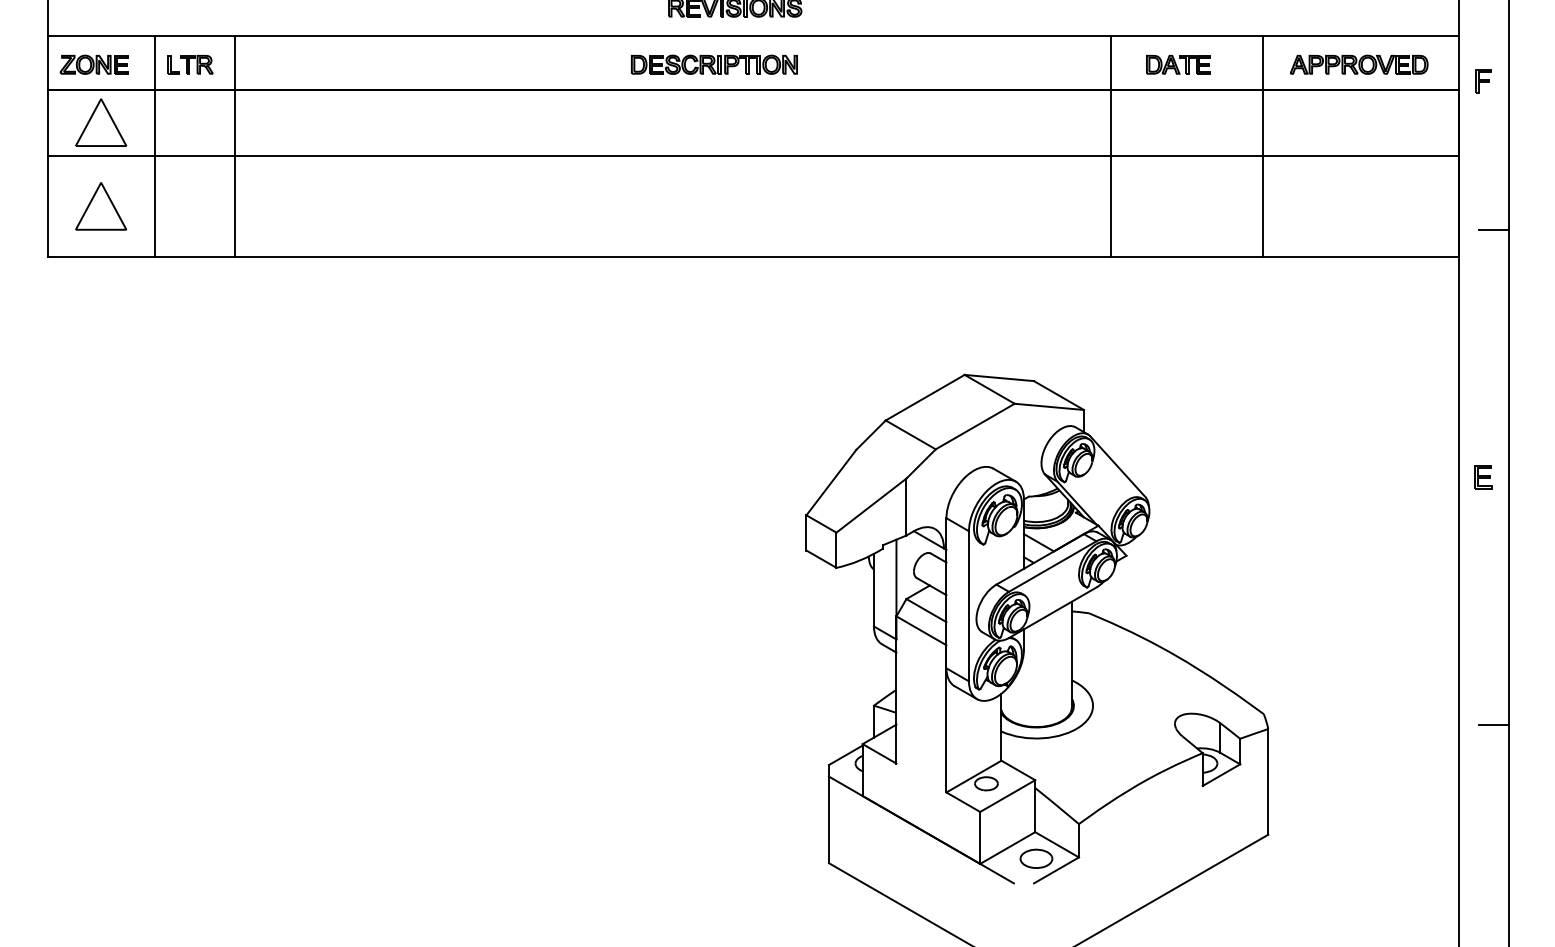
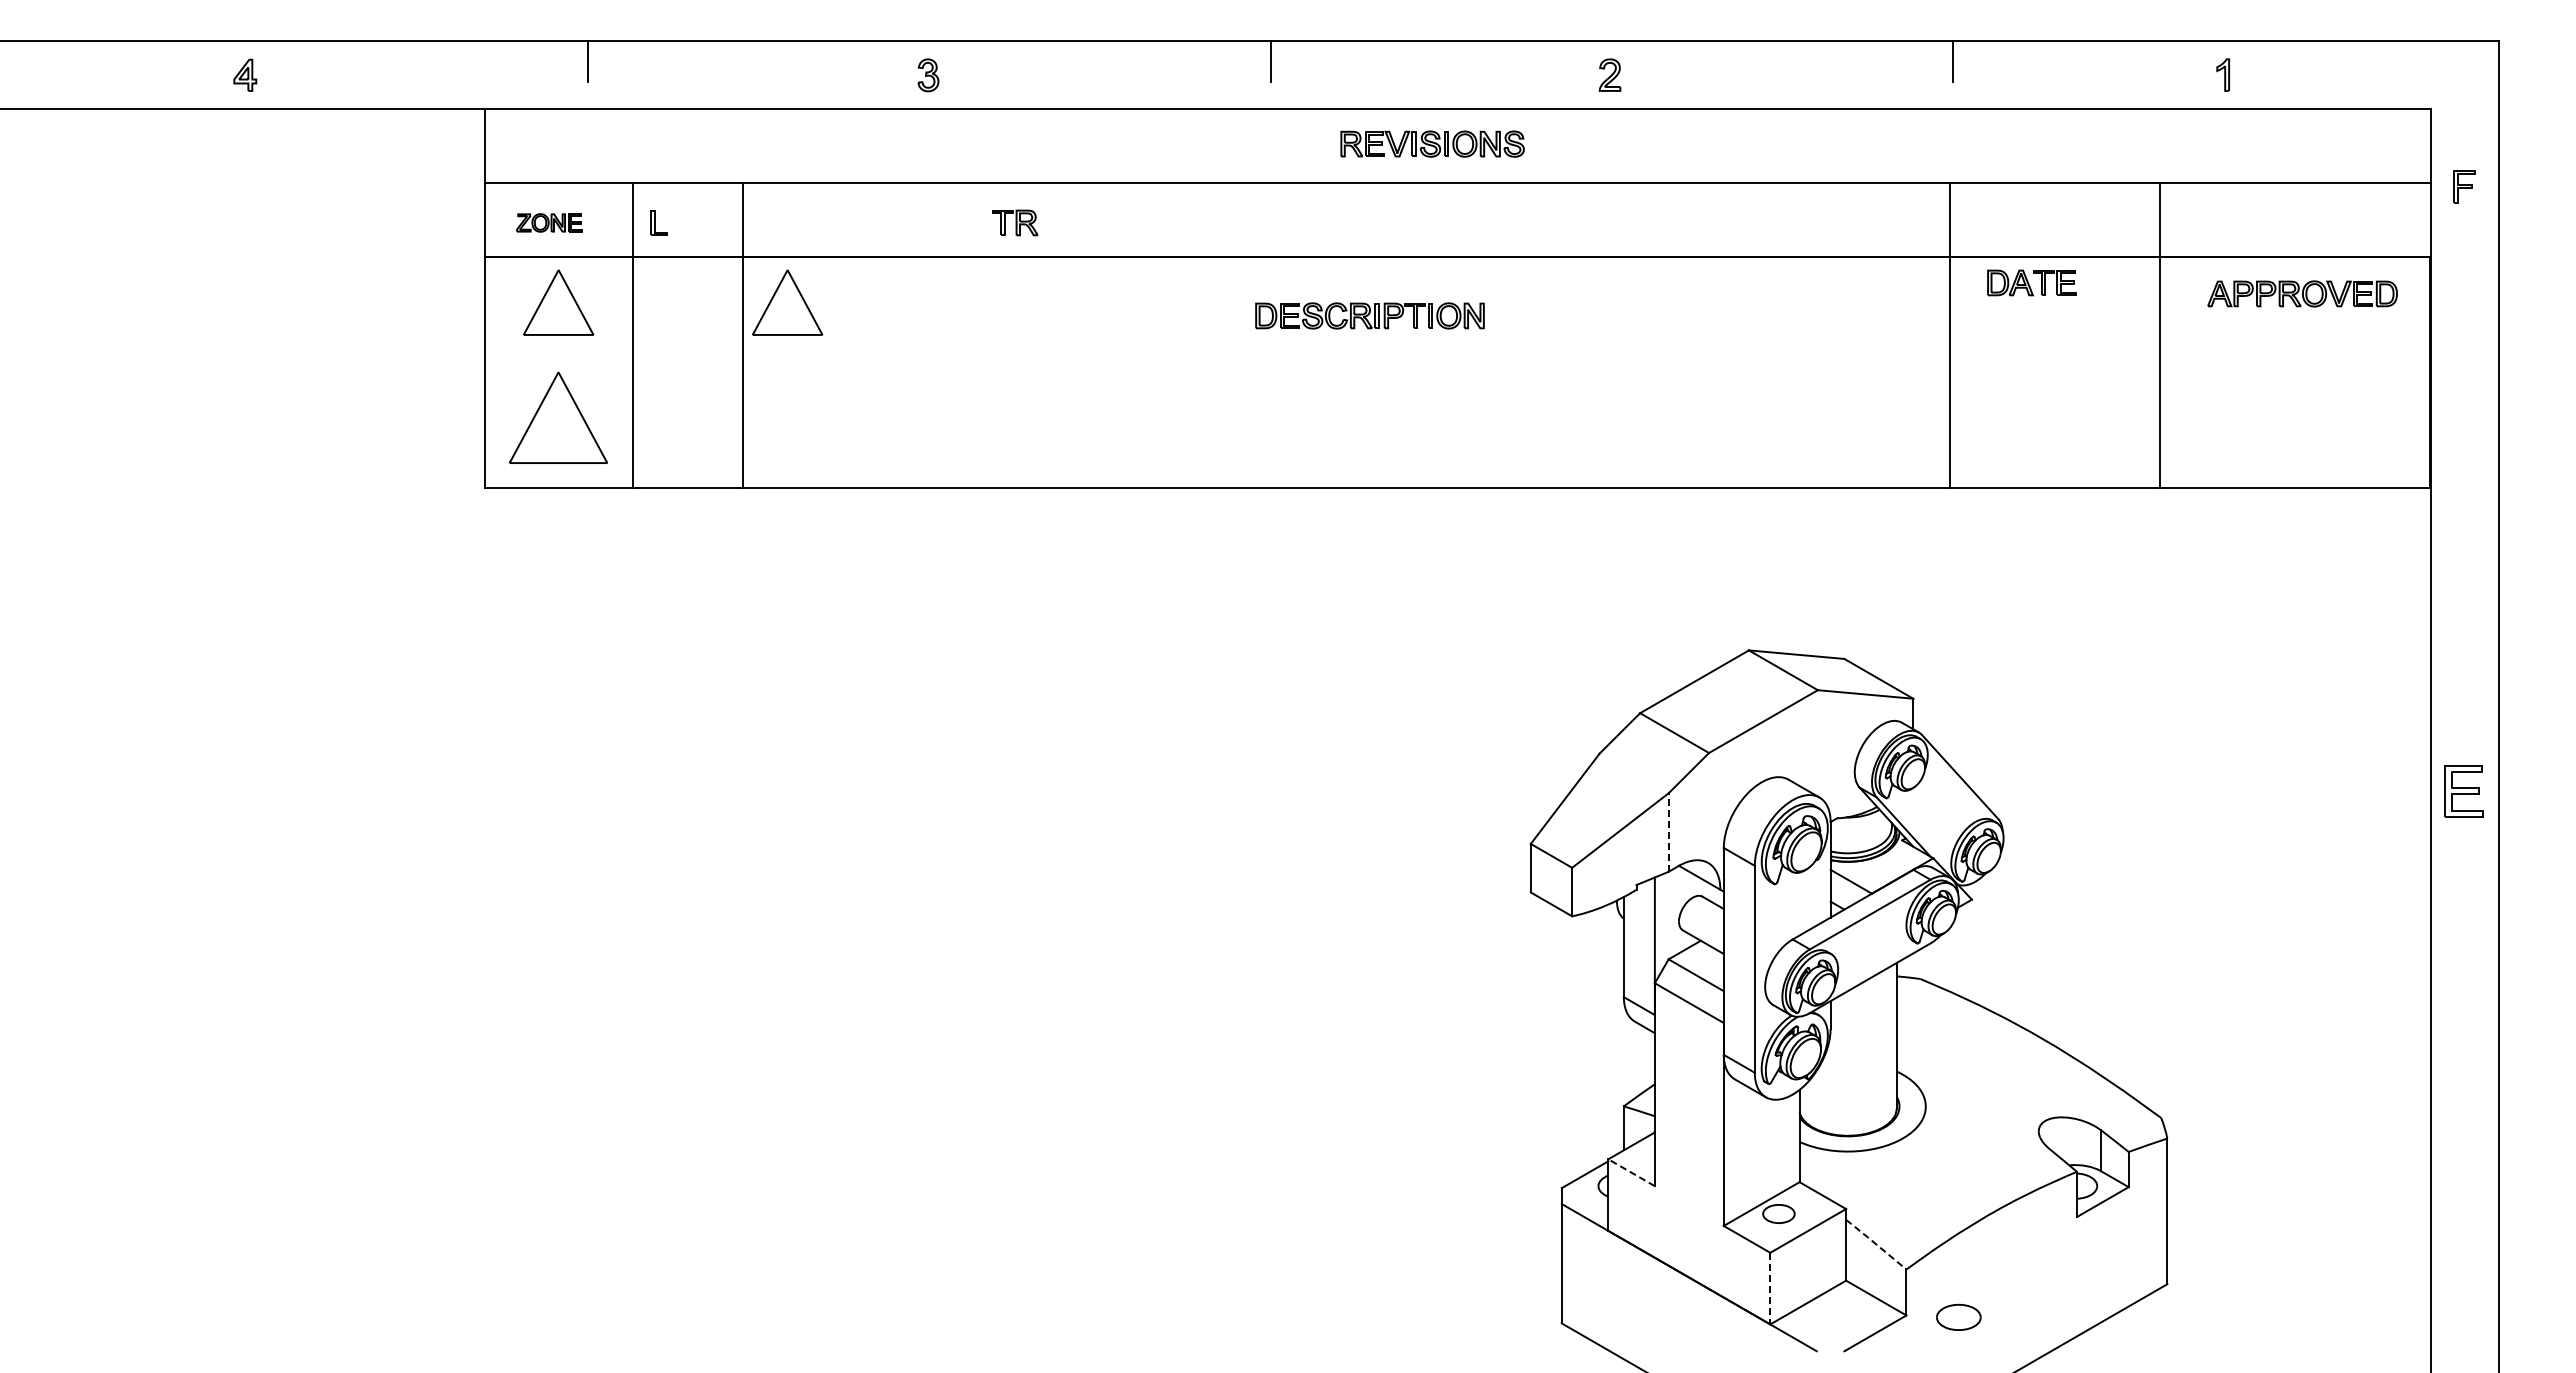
part: (94, 64) -> (549, 222), size x0.7
part: (196, 64) -> (1015, 222), moved
part: (714, 64) -> (1369, 315), moved
part: (1178, 64) -> (2031, 282), moved
part: (1359, 64) -> (2302, 293), moved
part: (1483, 81) -> (2464, 186), moved
part: (267, 122) -> (787, 302), added
line: (753, 155) -> (1457, 348), removed
part: (101, 206) -> (558, 418), size x1.4
line: (1493, 229) -> (2477, 450), removed
part: (1483, 477) -> (2463, 791), size x1.6
line: (906, 507) -> (1668, 832), solid -> dashed
line: (1493, 724) -> (2477, 1132), removed
line: (879, 753) -> (1631, 1172), solid -> dashed
line: (1056, 805) -> (1875, 1243), solid -> dashed
line: (980, 837) -> (1770, 1288), solid -> dashed
part: (1036, 858) -> (1958, 1316), moved

